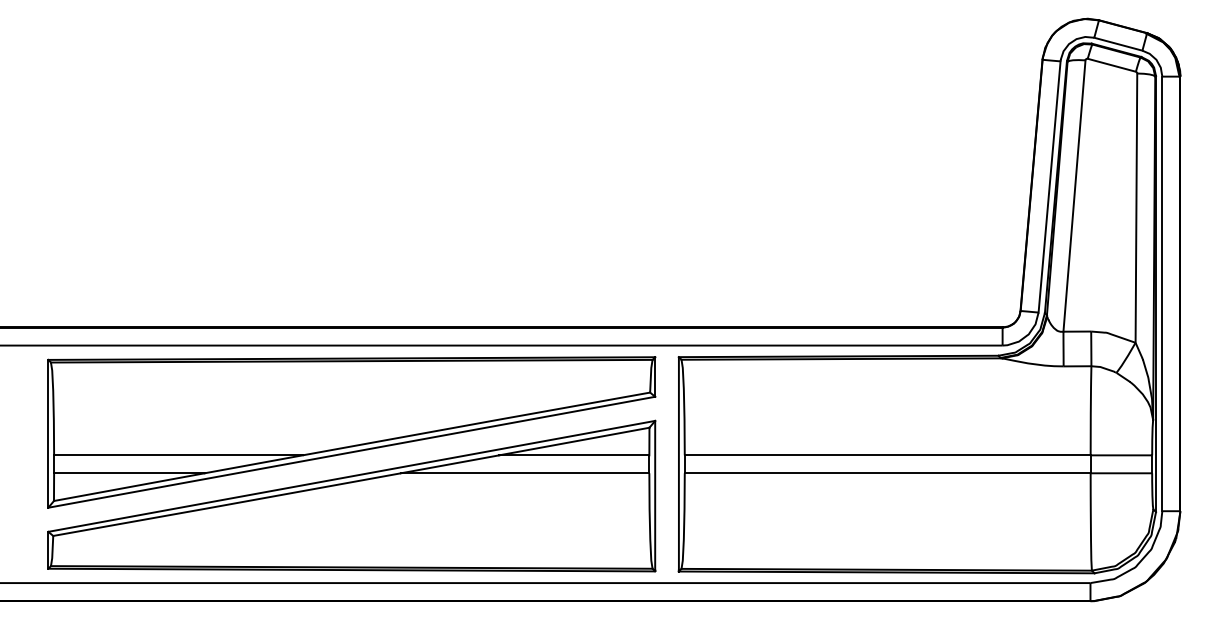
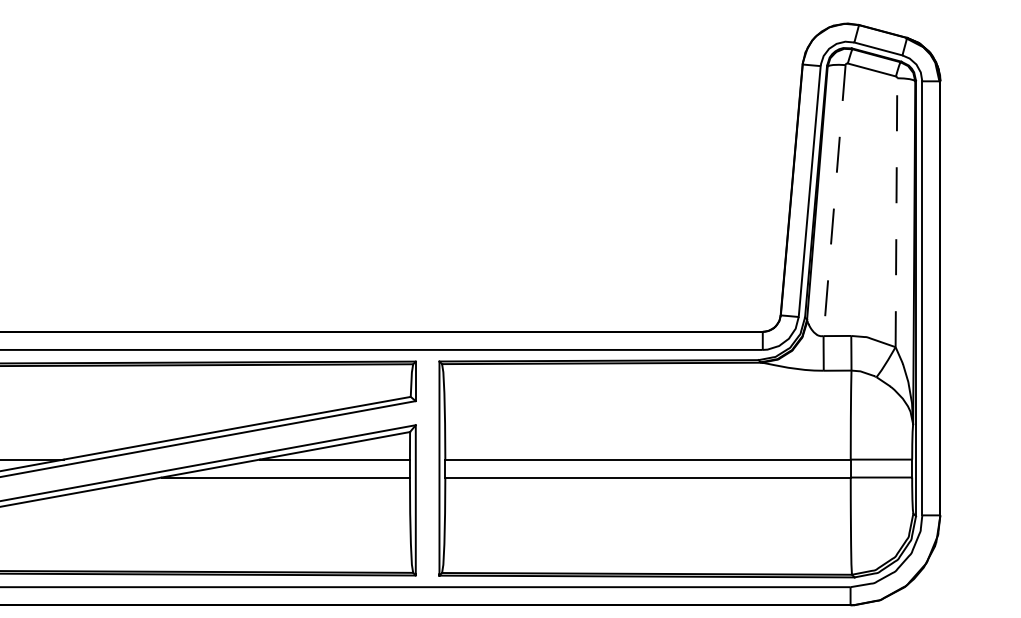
line: (1074, 196) -> (834, 201), solid -> dashed
line: (1136, 208) -> (896, 213), solid -> dashed

